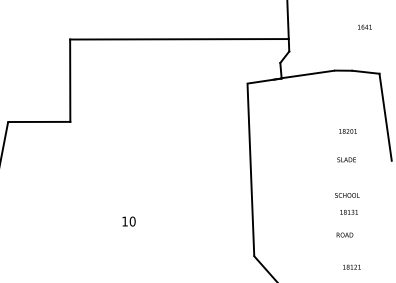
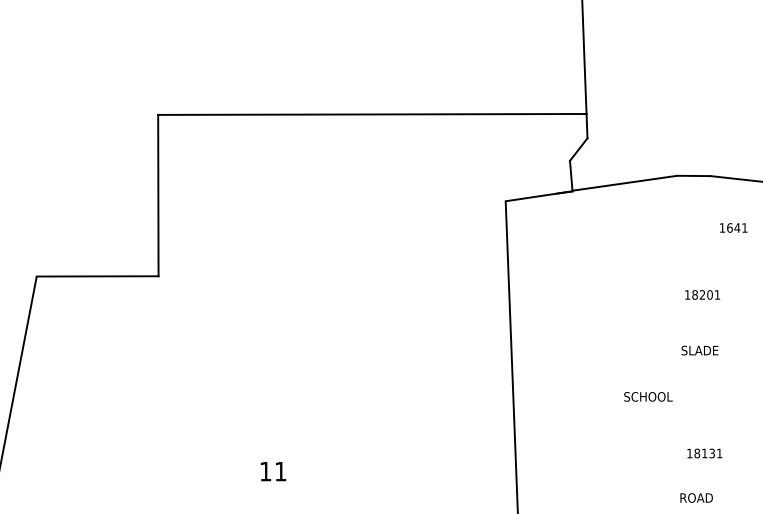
text: (364, 26) -> (732, 226), moved
text: (347, 195) -> (648, 396), moved
text: (132, 221) -> (280, 471), 10 -> 11

